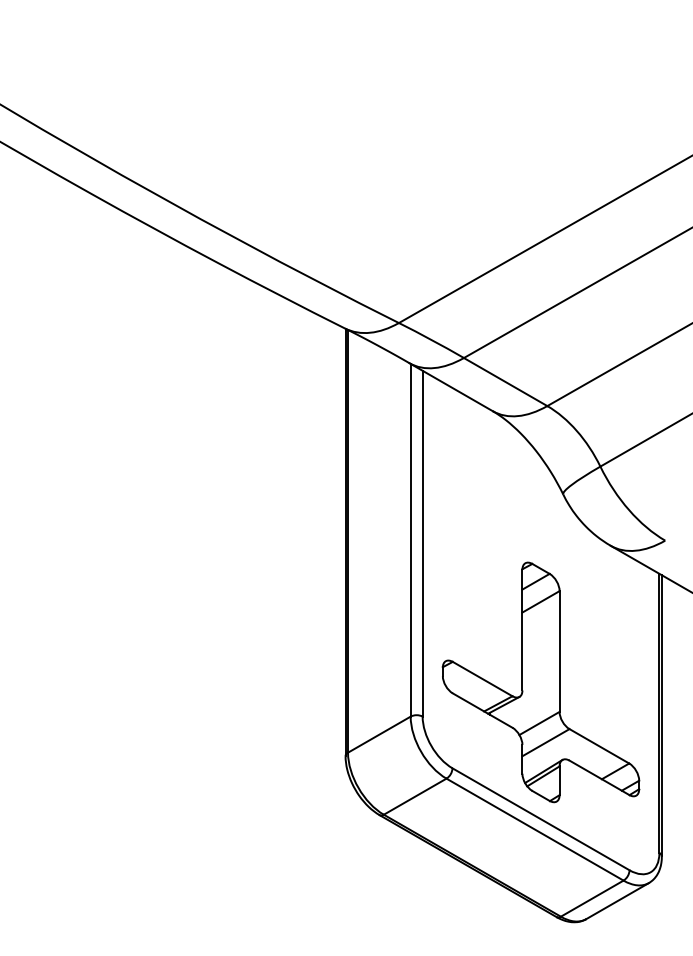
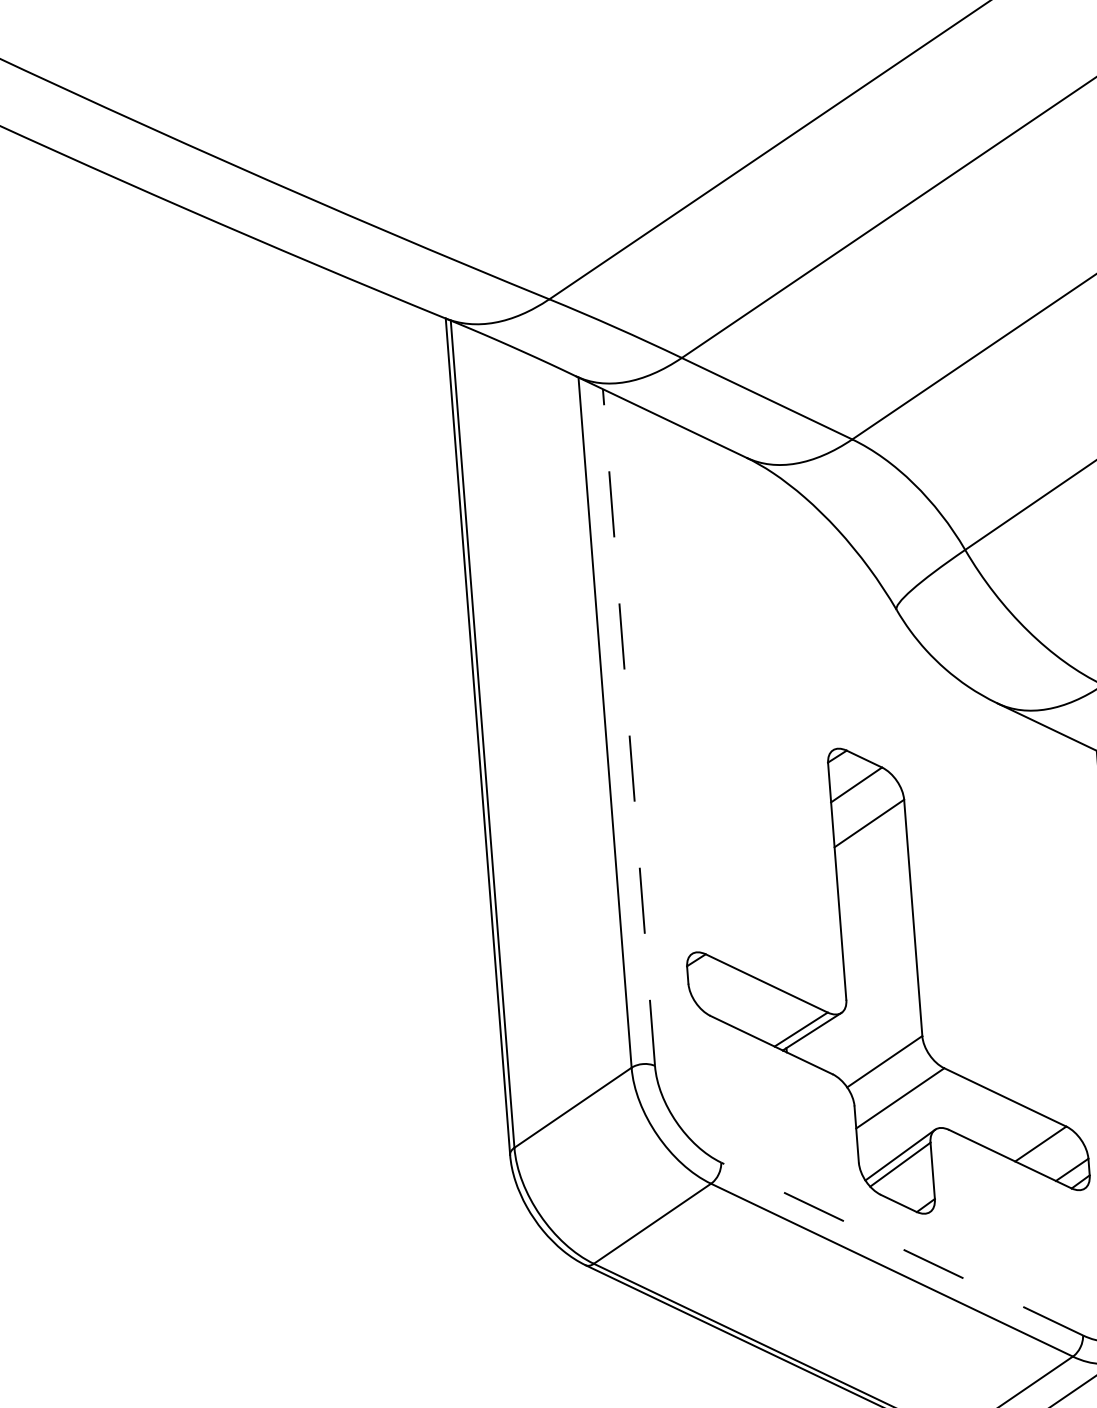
line: (422, 543) -> (628, 727), solid -> dashed
line: (540, 819) -> (901, 1249), solid -> dashed

